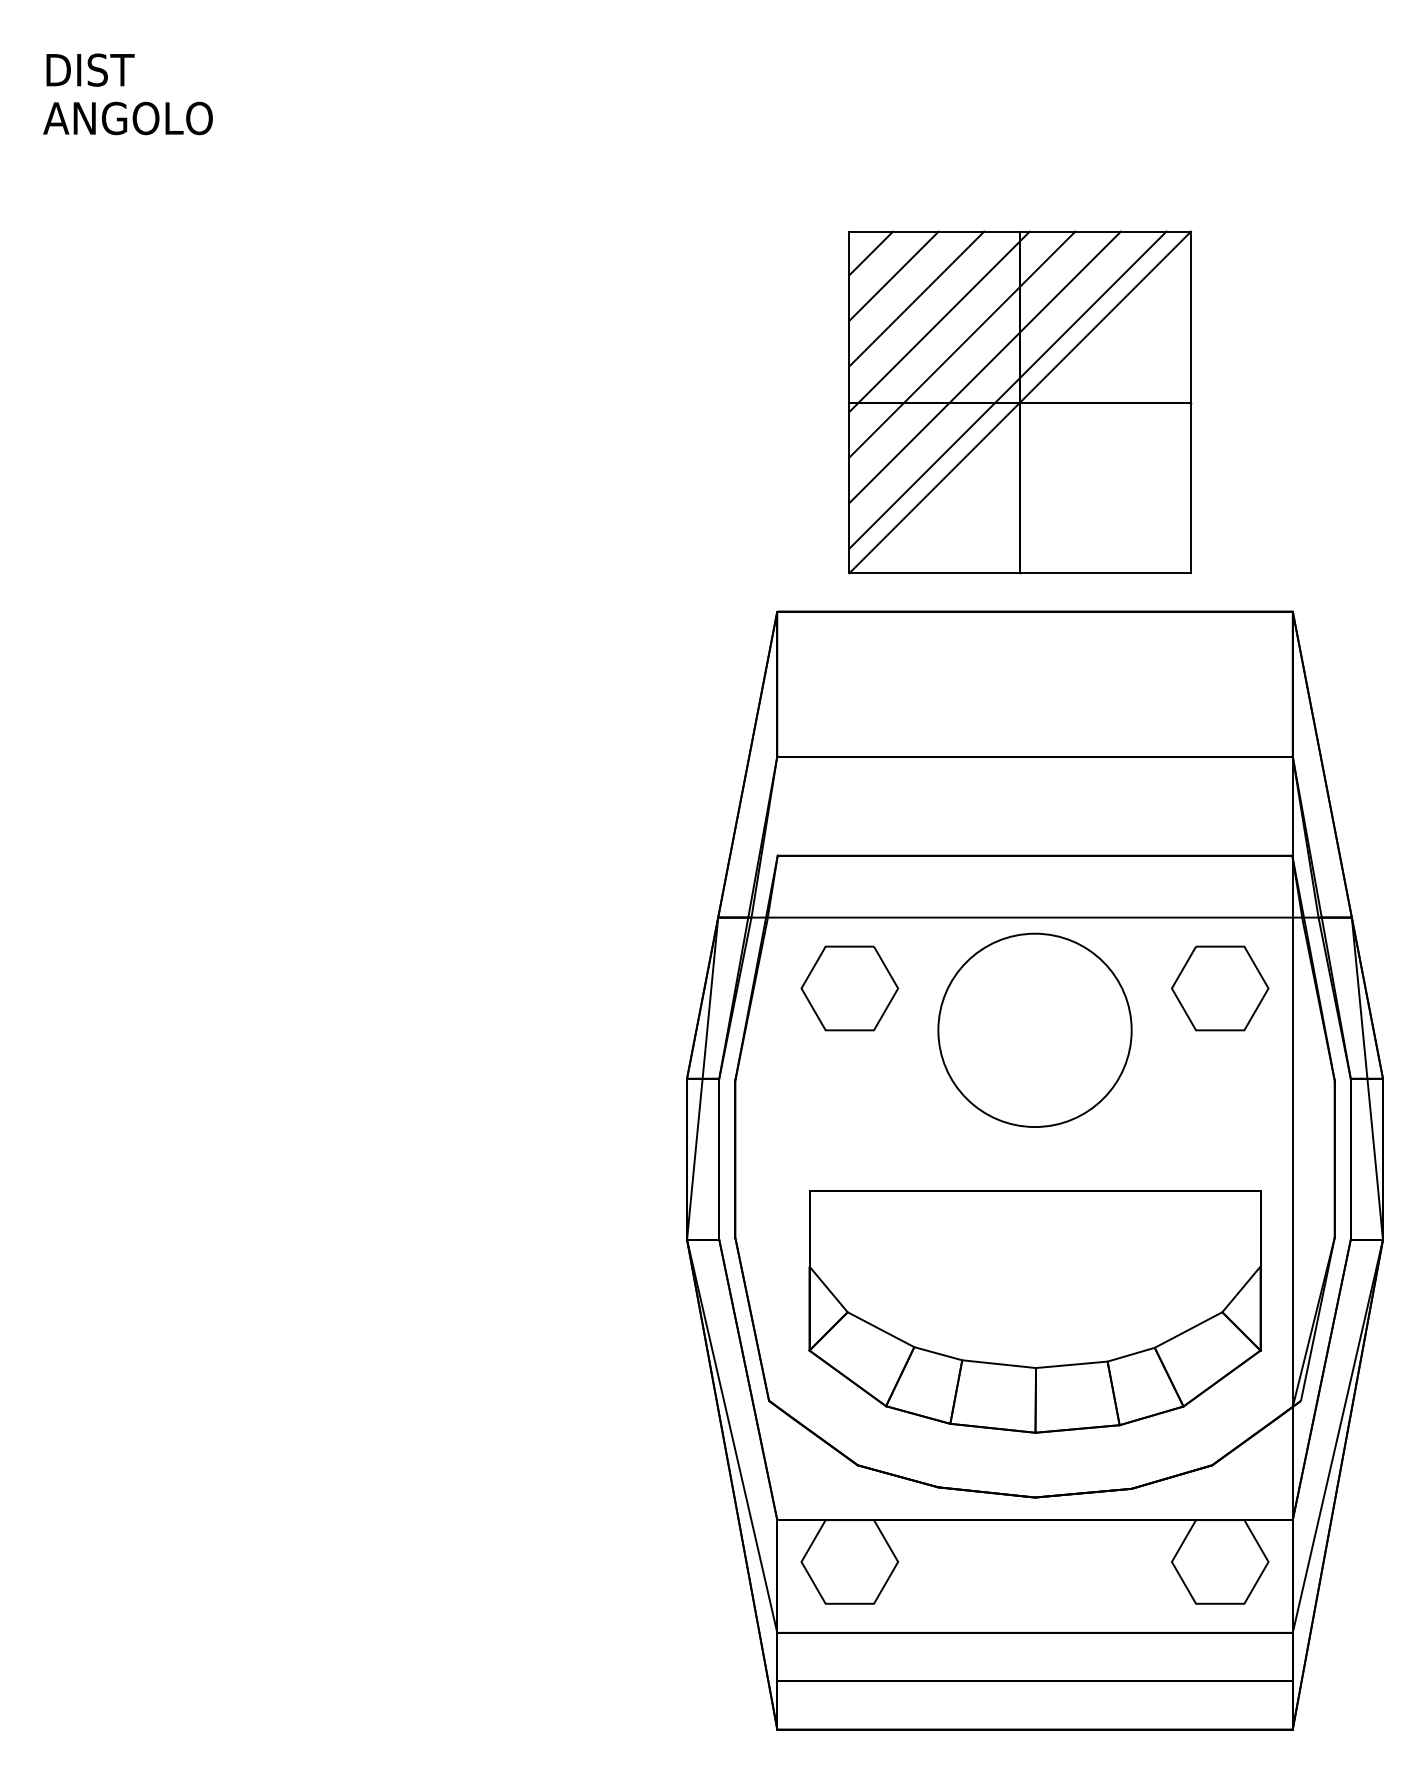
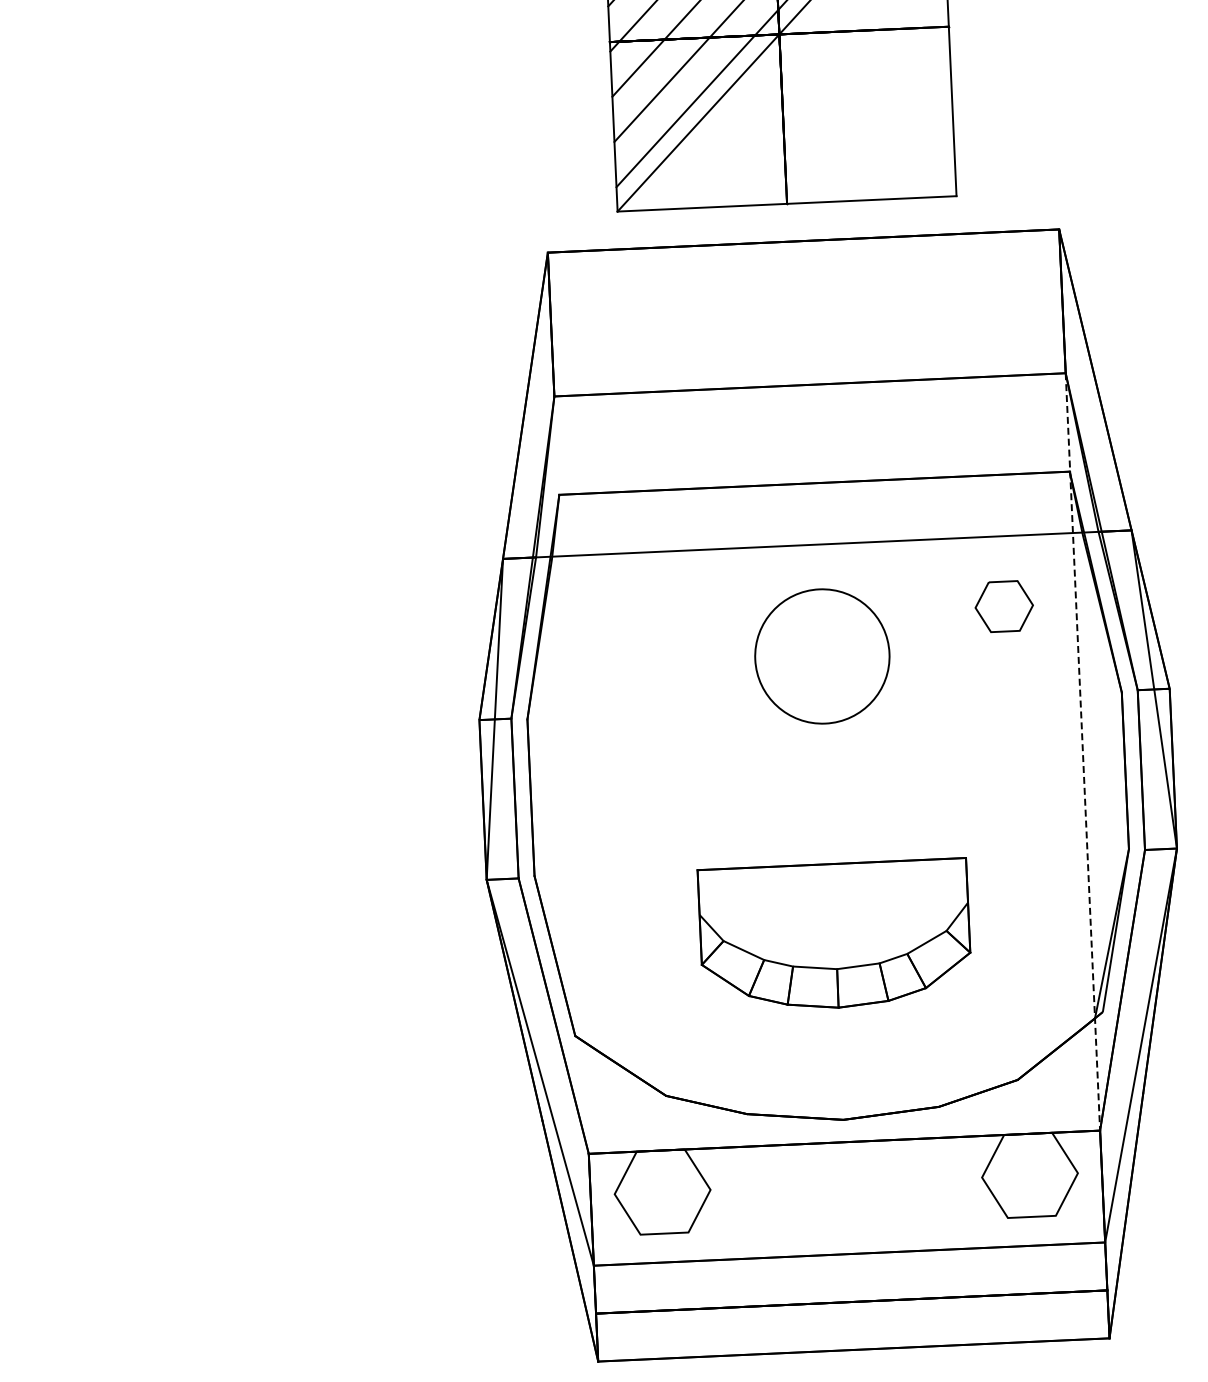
part: (849, 988) -> (636, 623), removed
part: (1220, 988) -> (1004, 606), size x0.6
circle: (1034, 1030) -> (821, 656), size x0.7
line: (1292, 1138) -> (1082, 752), solid -> dashed
part: (1034, 1311) -> (834, 935), size x0.6

